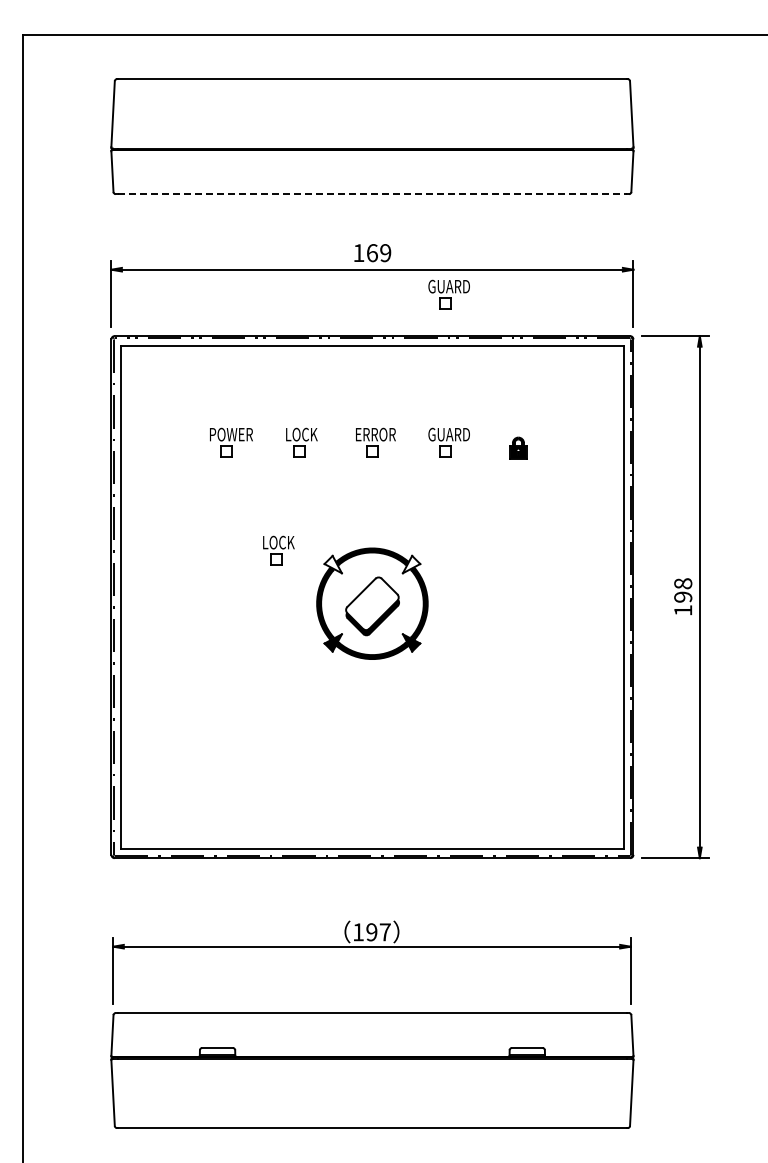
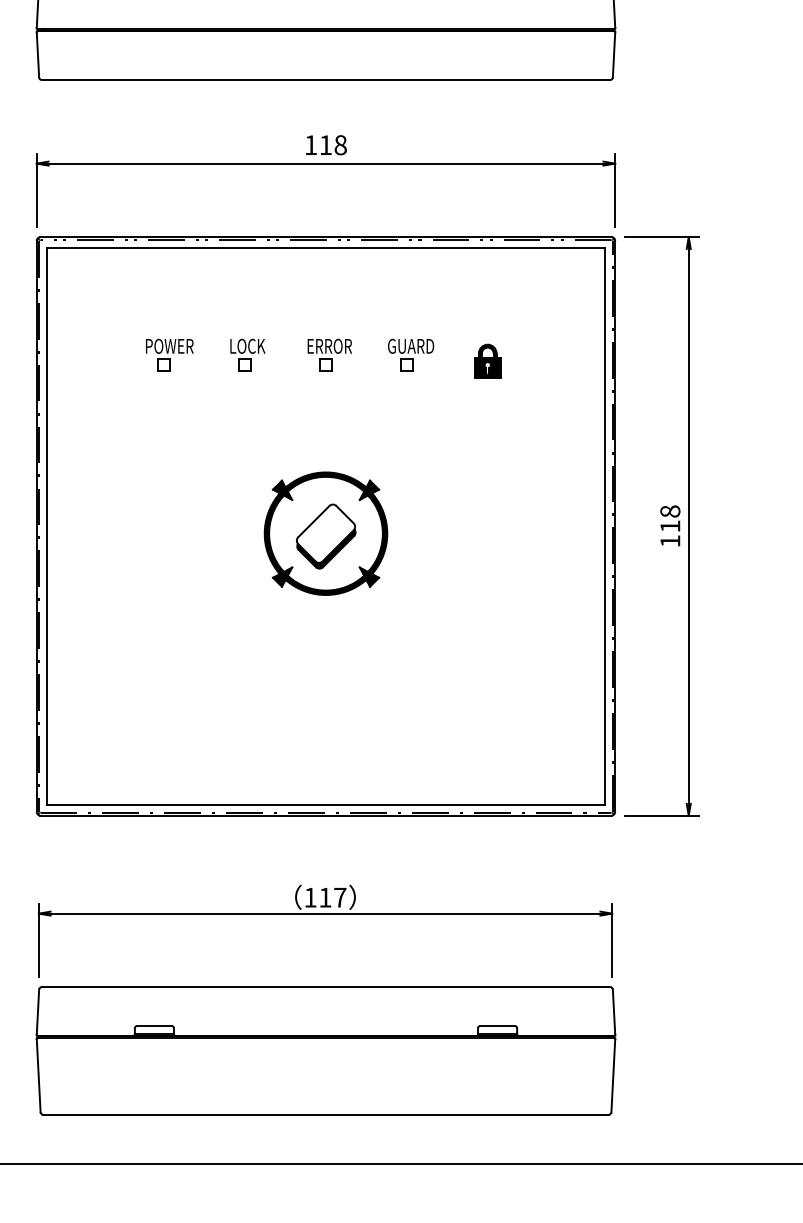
line: (372, 194) -> (326, 80), dashed -> solid
text: (379, 253) -> (333, 145), 169 -> 118
part: (448, 294) -> (410, 191), removed
part: (518, 447) -> (487, 360), size x1.43
part: (278, 550) -> (221, 474), removed
fill: (332, 564) -> (281, 490), added
fill: (411, 564) -> (369, 490), added
text: (683, 596) -> (670, 525), 198 -> 118
text: (371, 932) -> (324, 897), 197 -> 117

